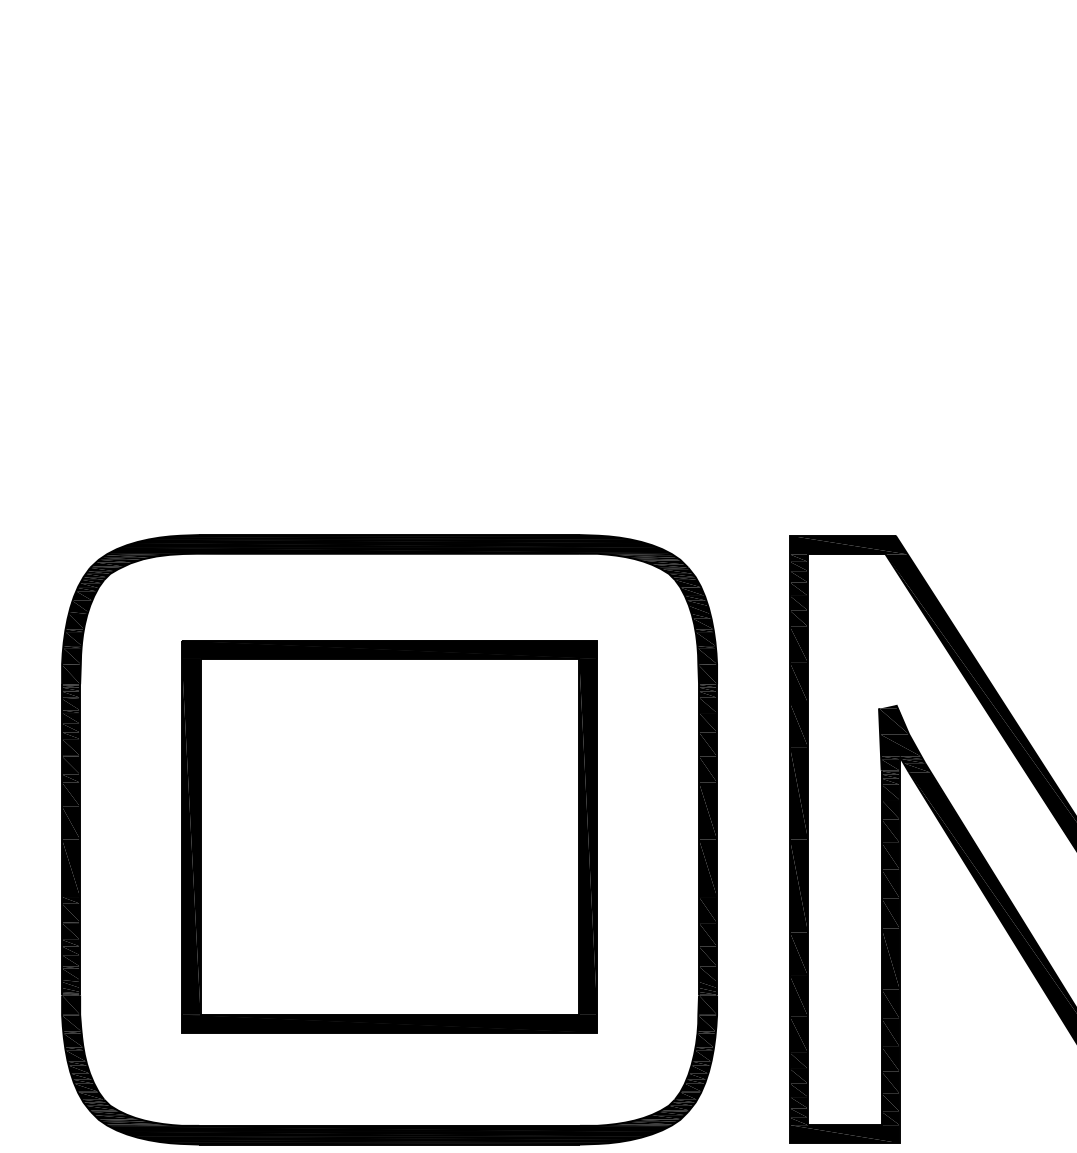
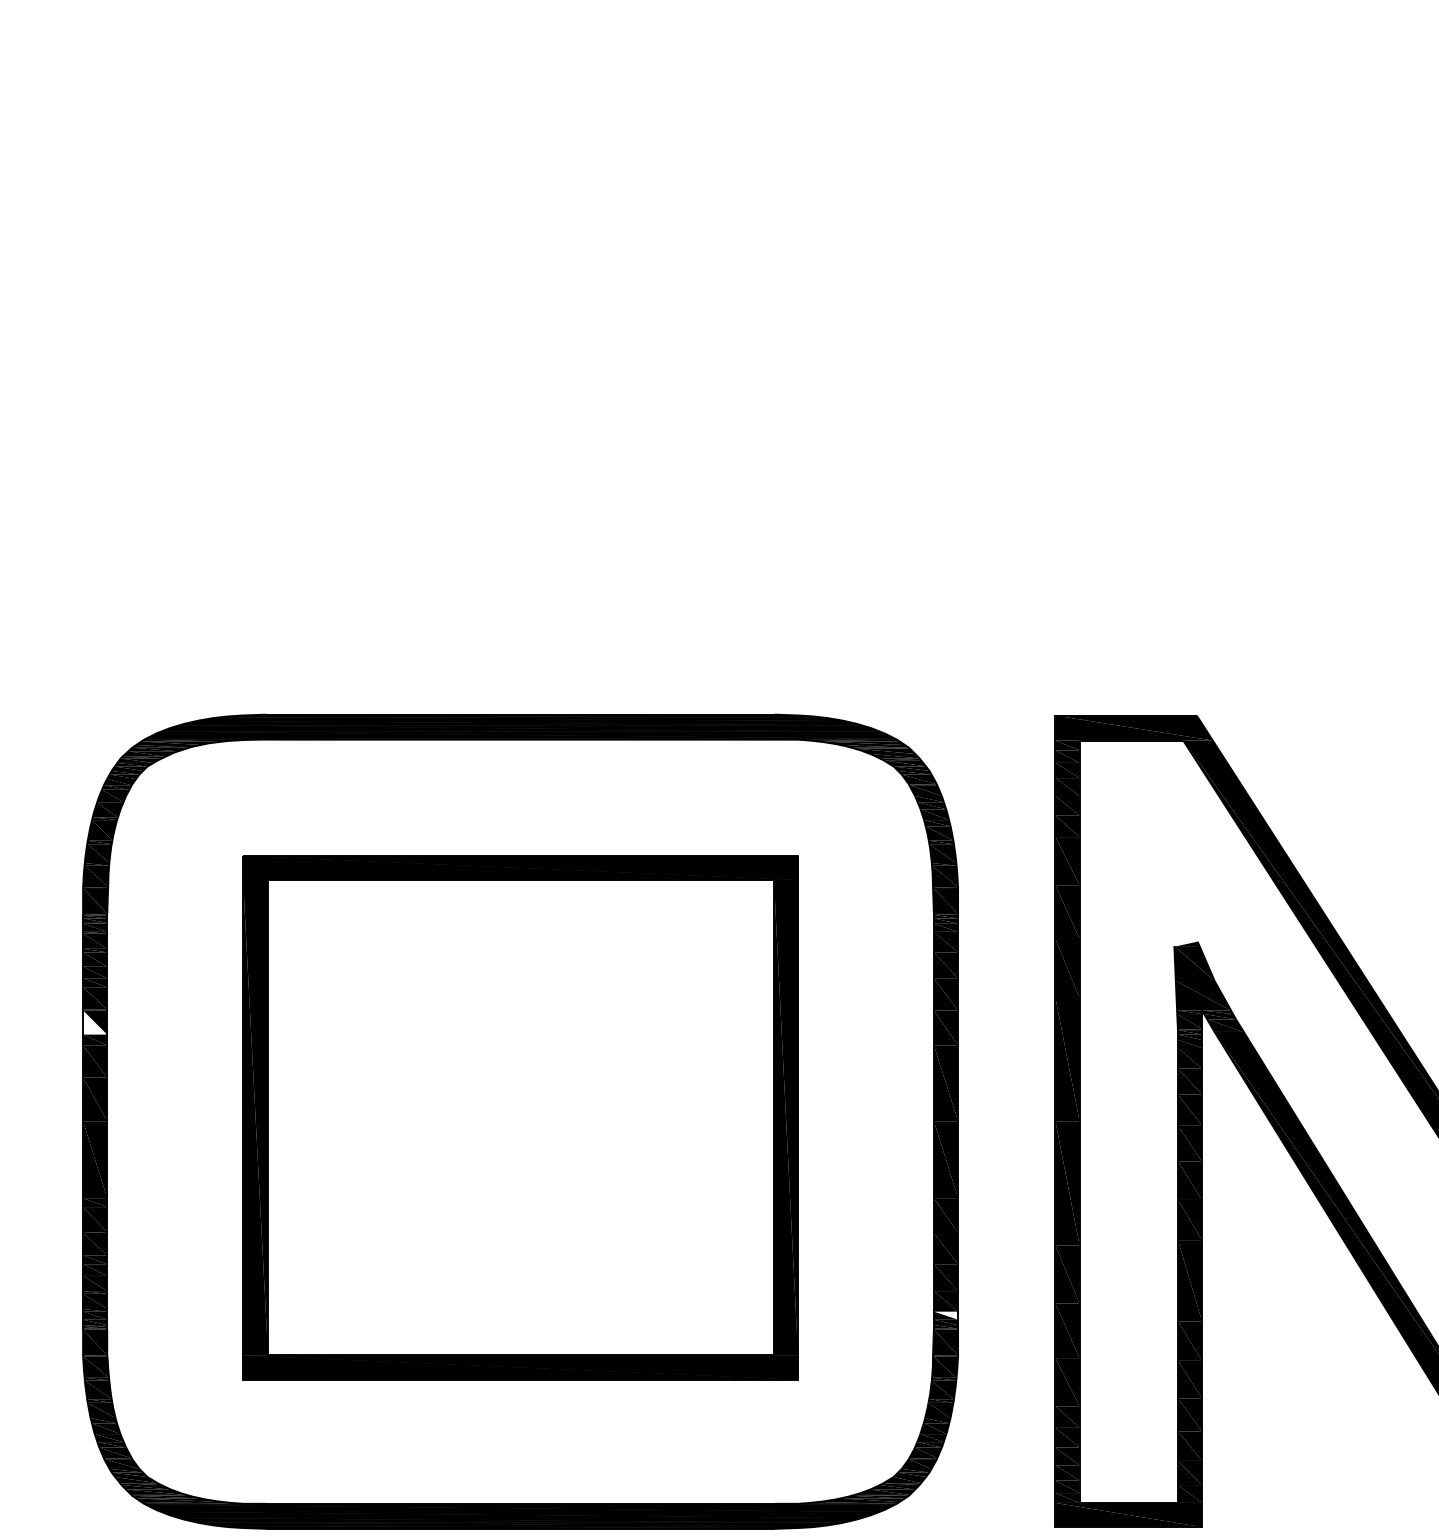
fill: (71, 765) -> (95, 1022), removed
fill: (707, 984) -> (945, 1315), removed

